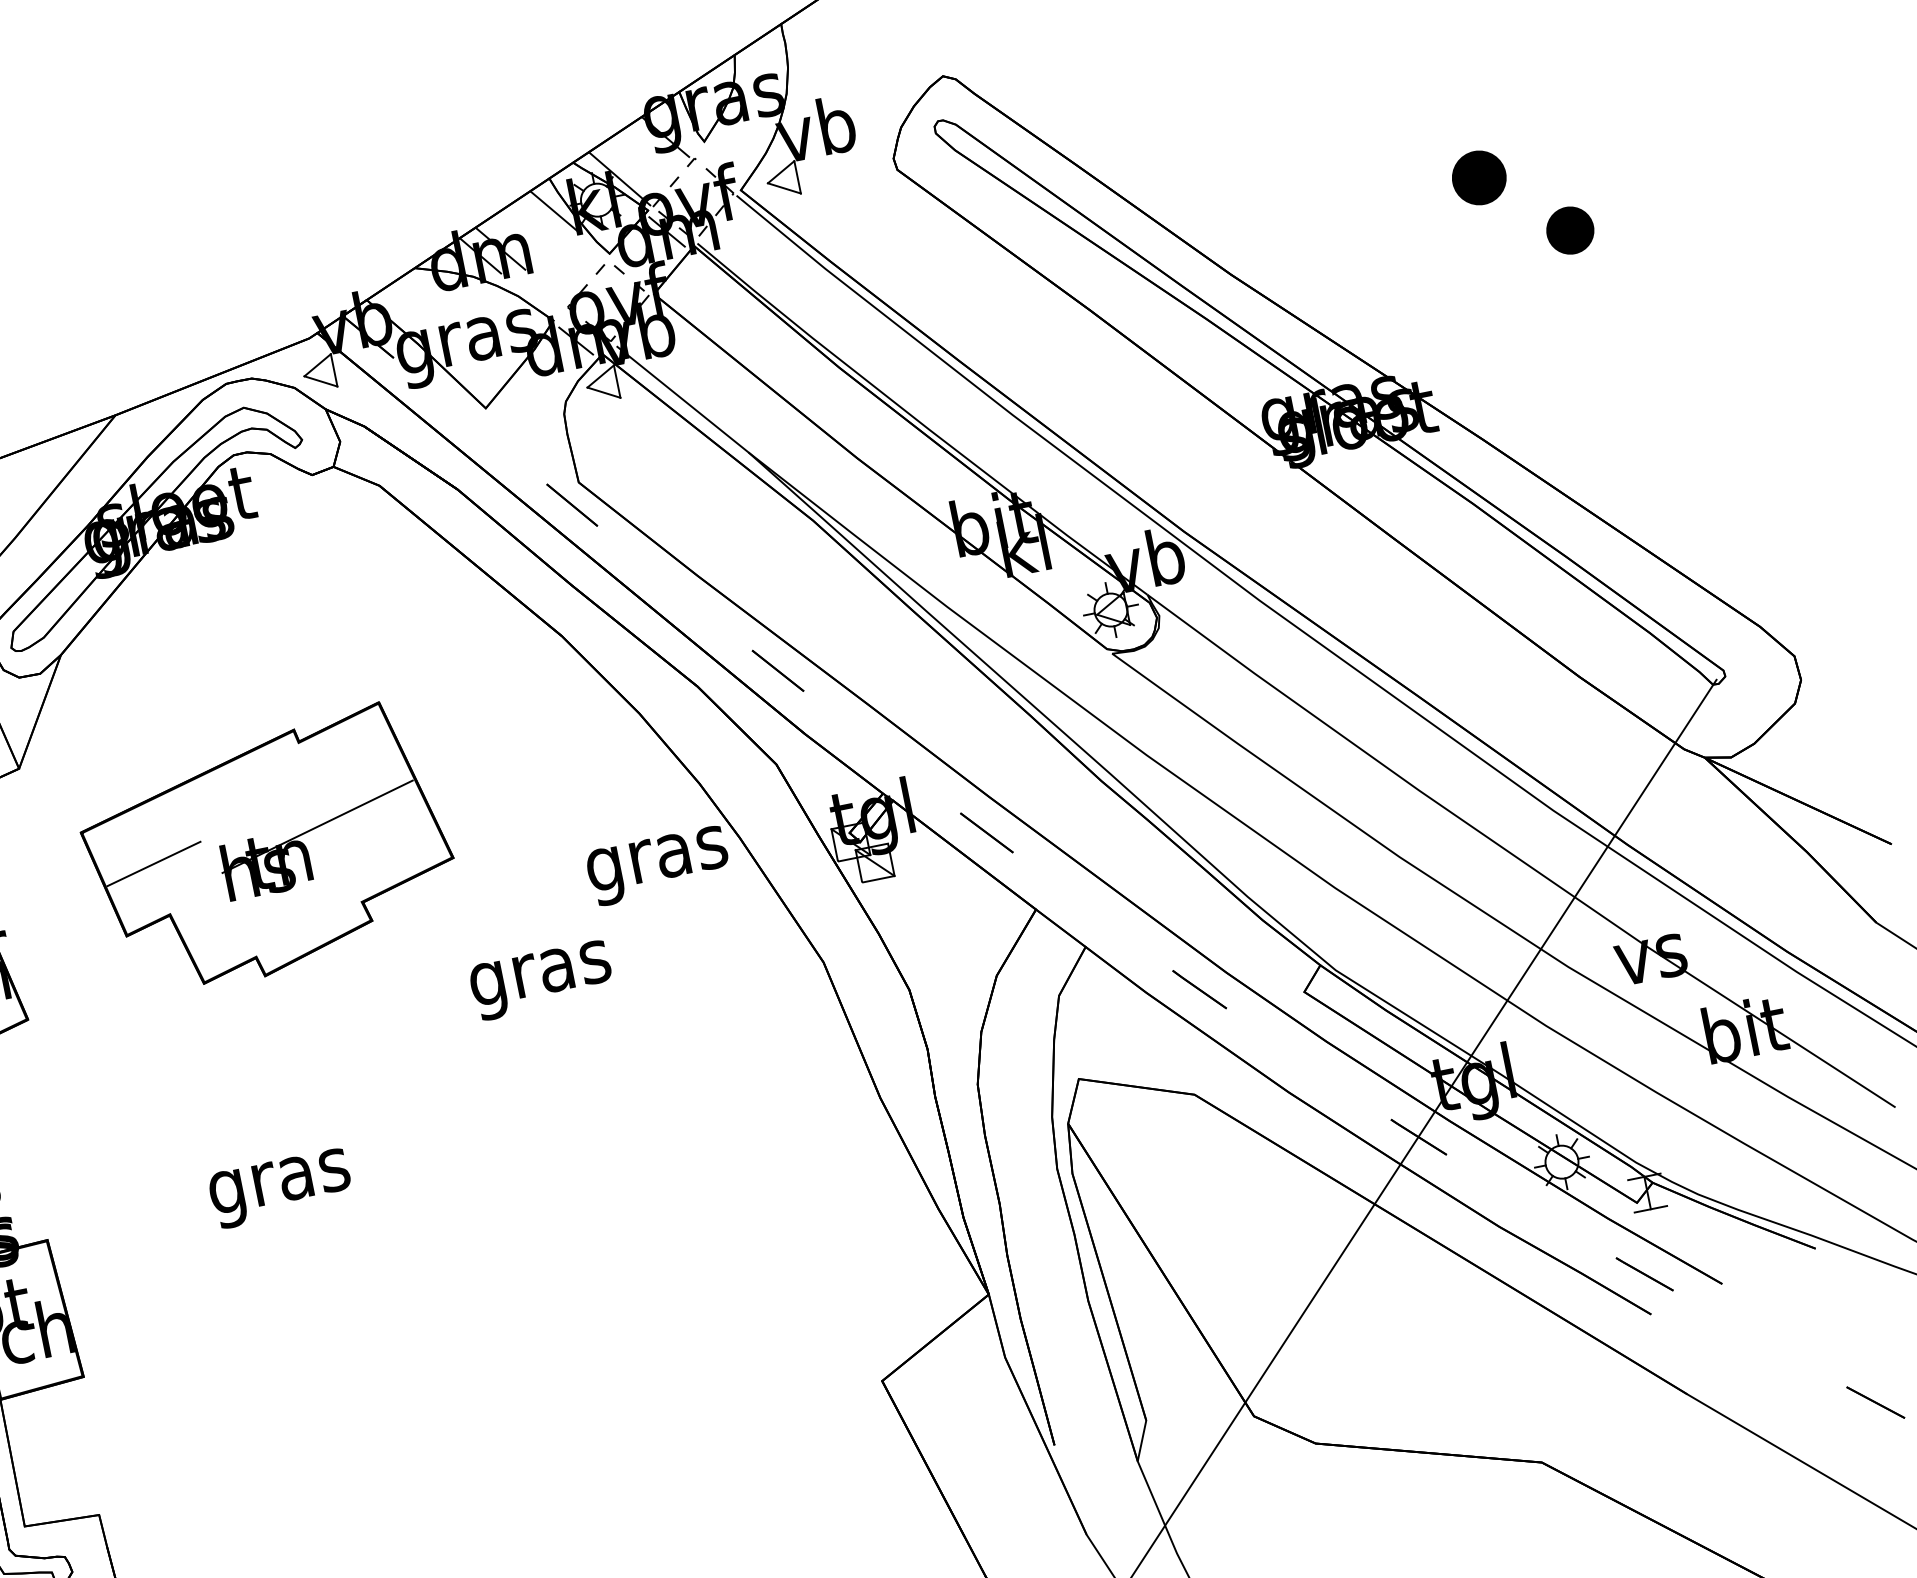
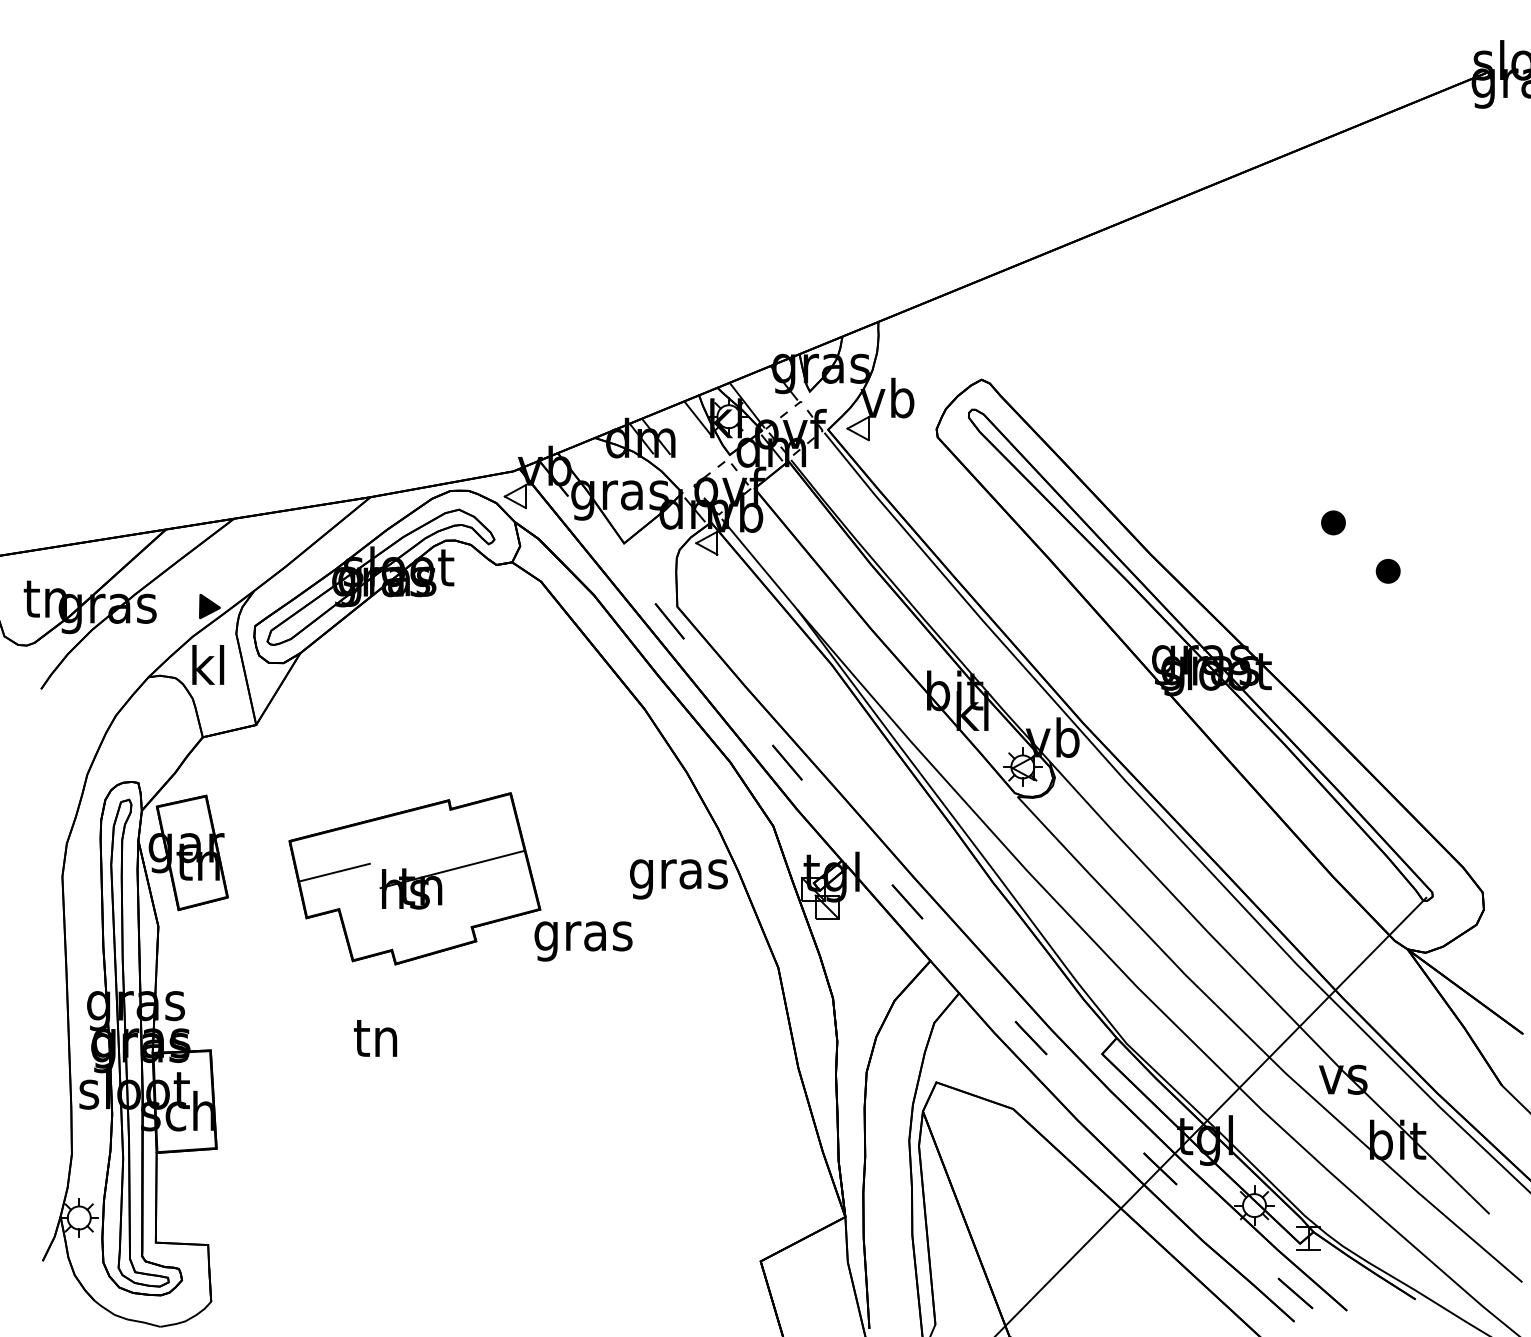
part: (1479, 177) -> (1333, 522), size x0.62
part: (1569, 231) -> (1387, 571), size x0.71
part: (267, 849) -> (414, 878), moved
text: (279, 1183) -> (376, 1043), gras -> tn

